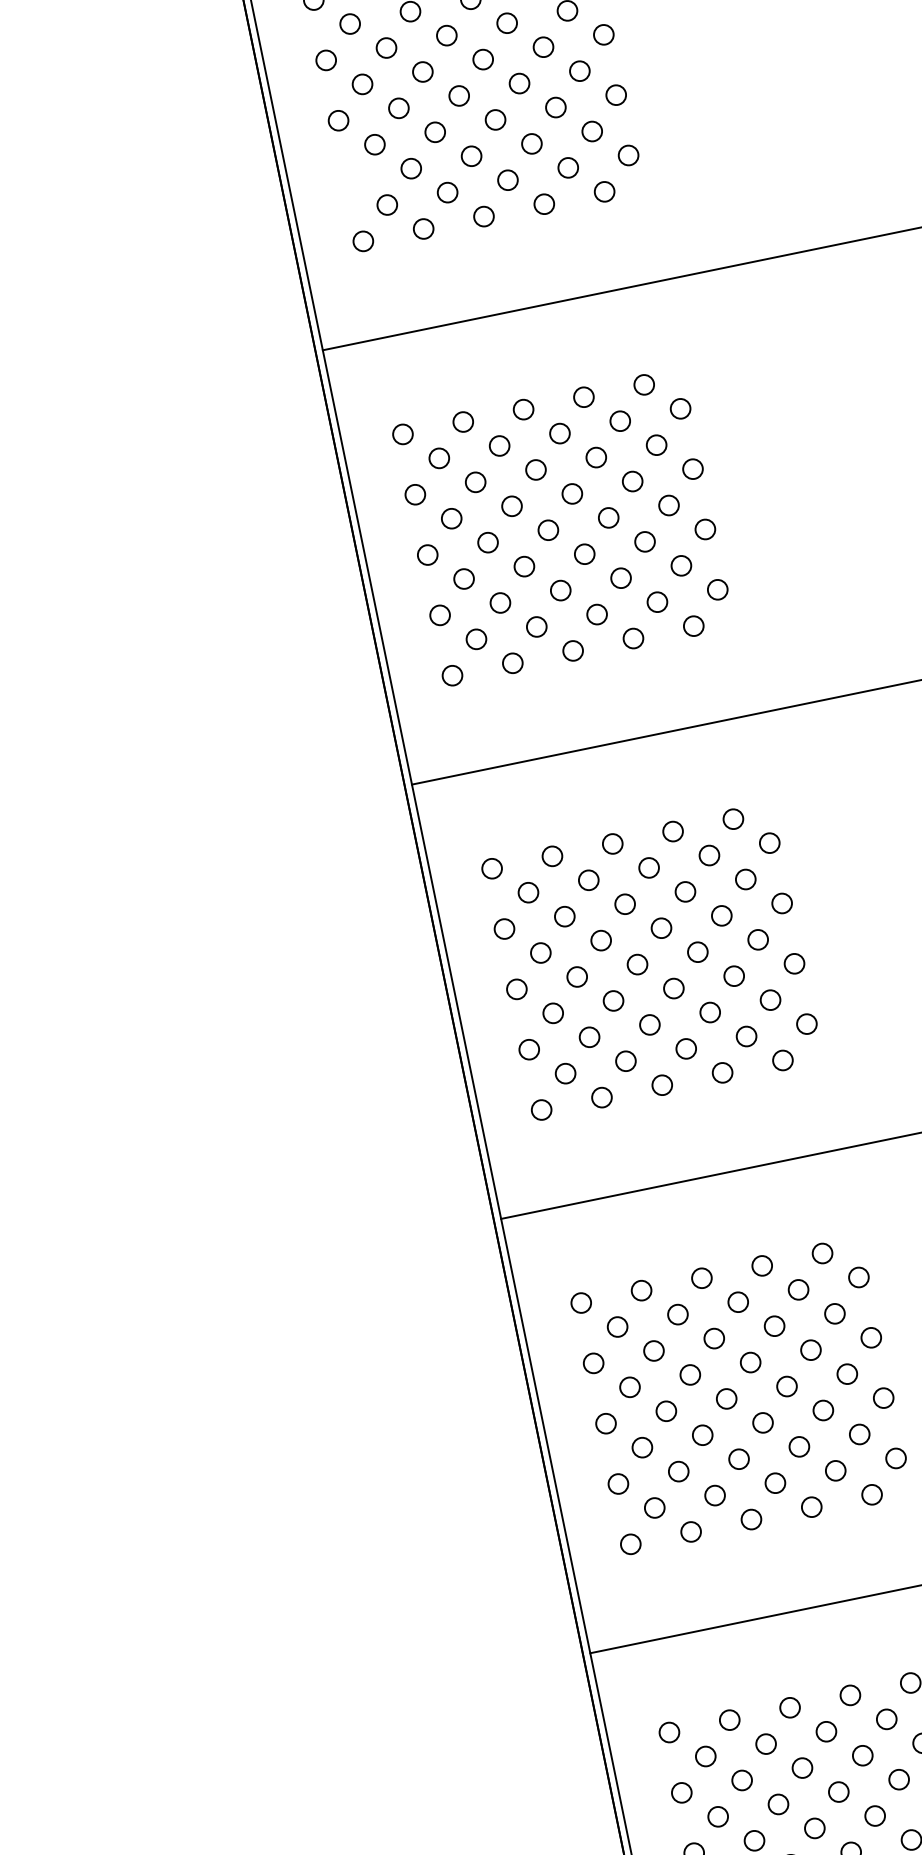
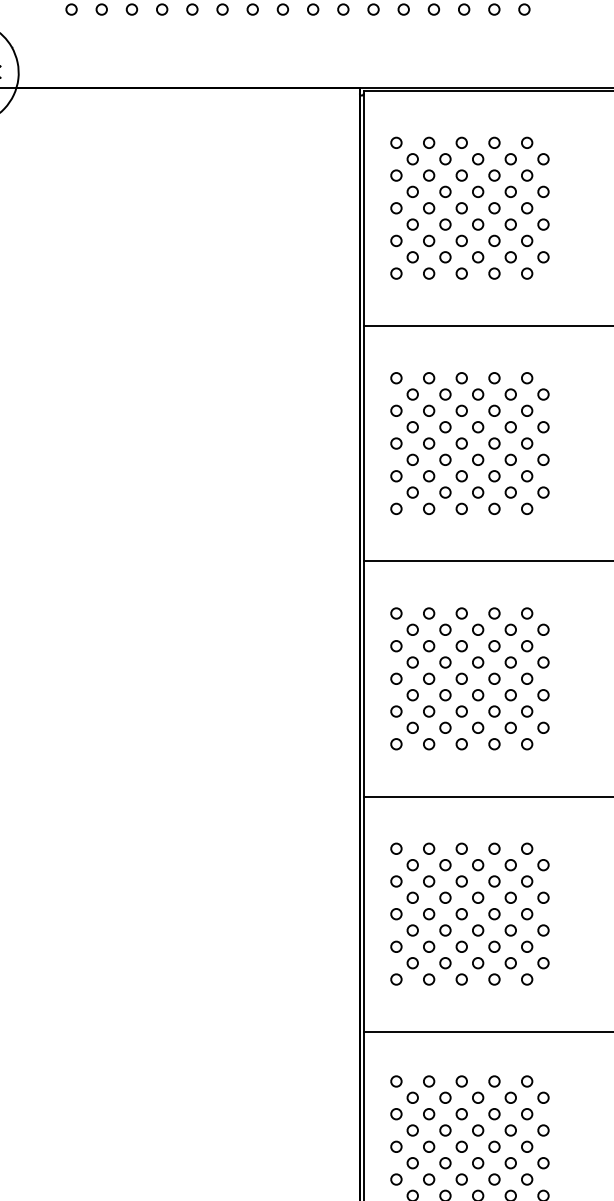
circle: (350, 180) -> (396, 240), added

